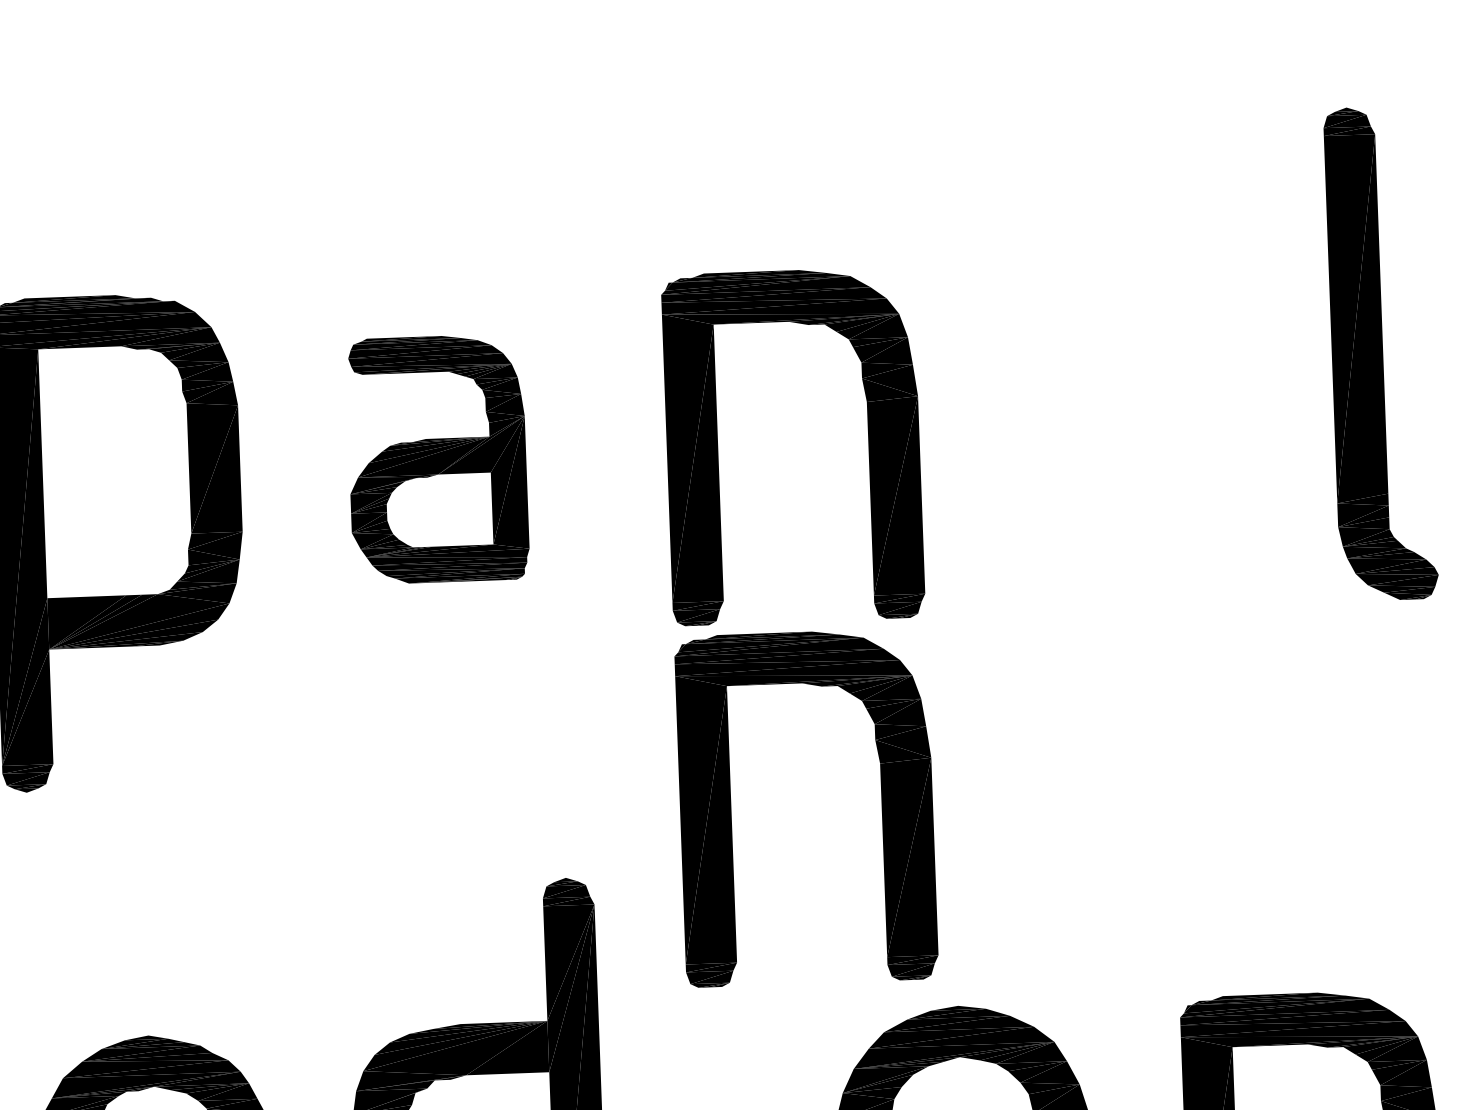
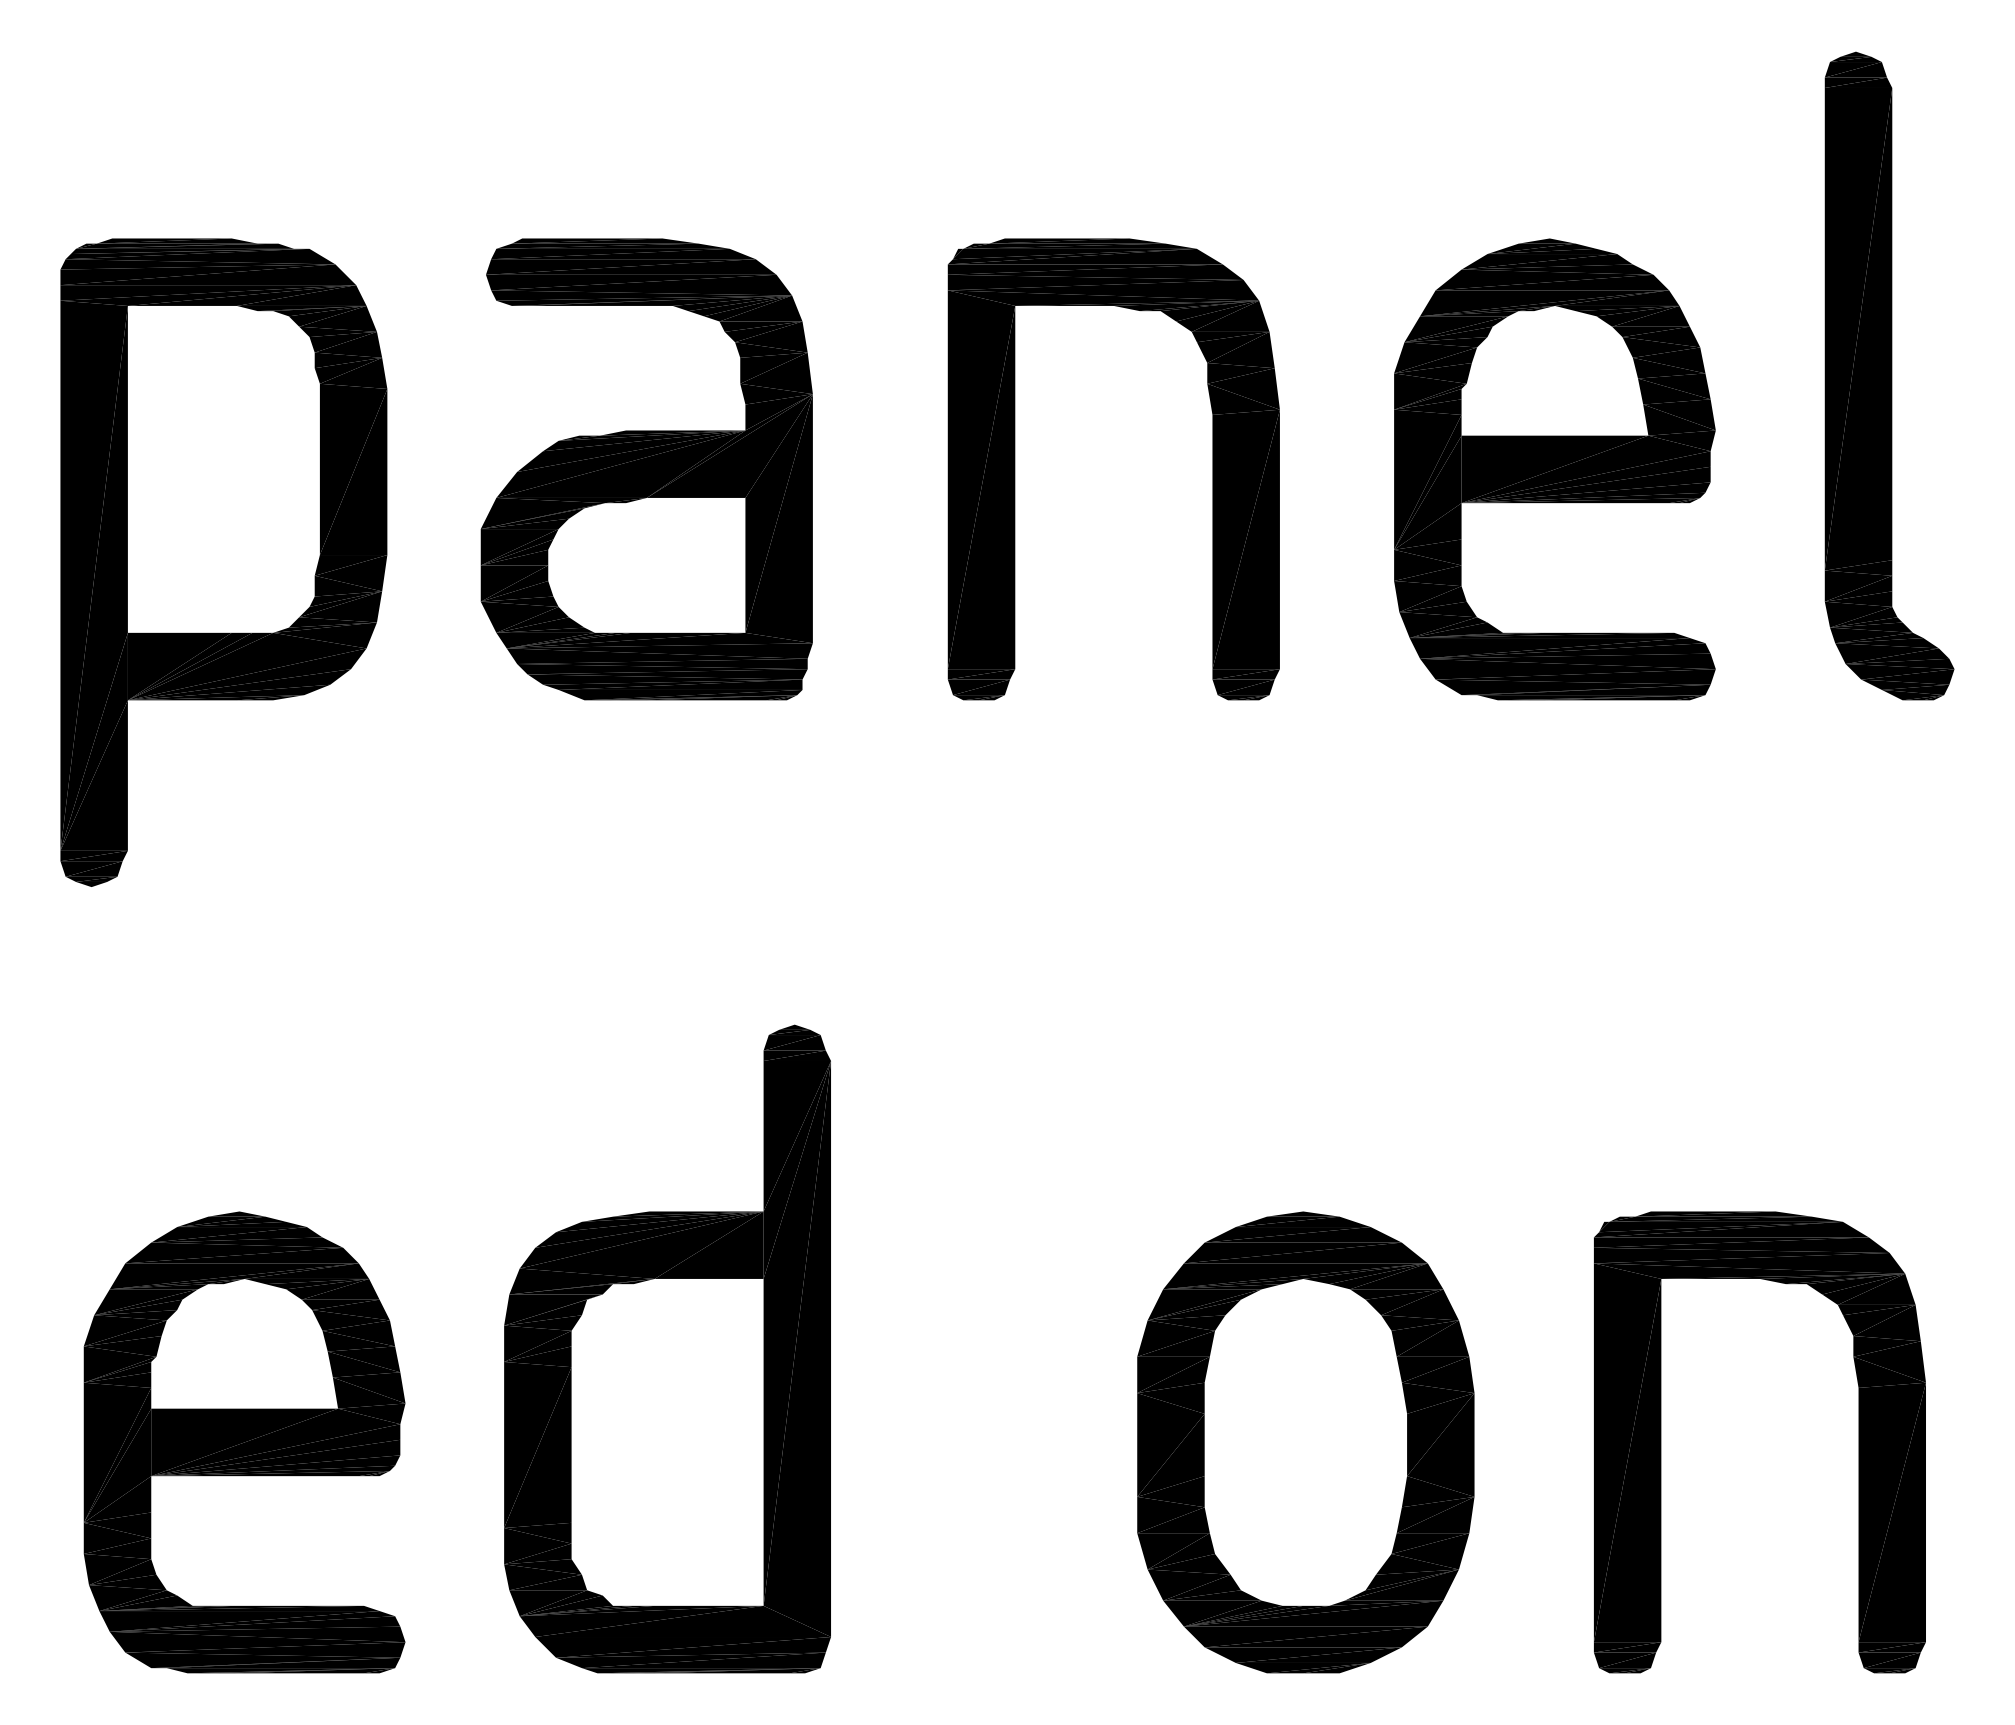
part: (1128, 434) -> (1554, 469), added
part: (437, 459) -> (646, 469), size x1.43
part: (731, 810) -> (1015, 944), removed

